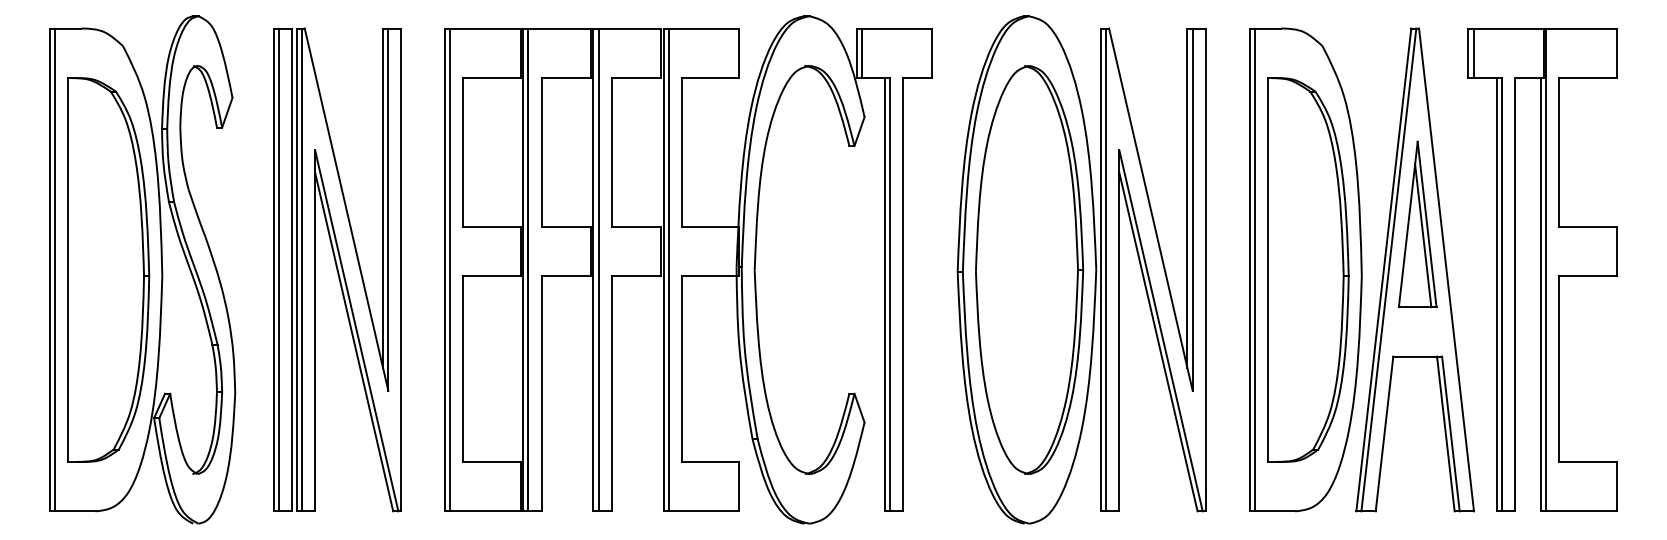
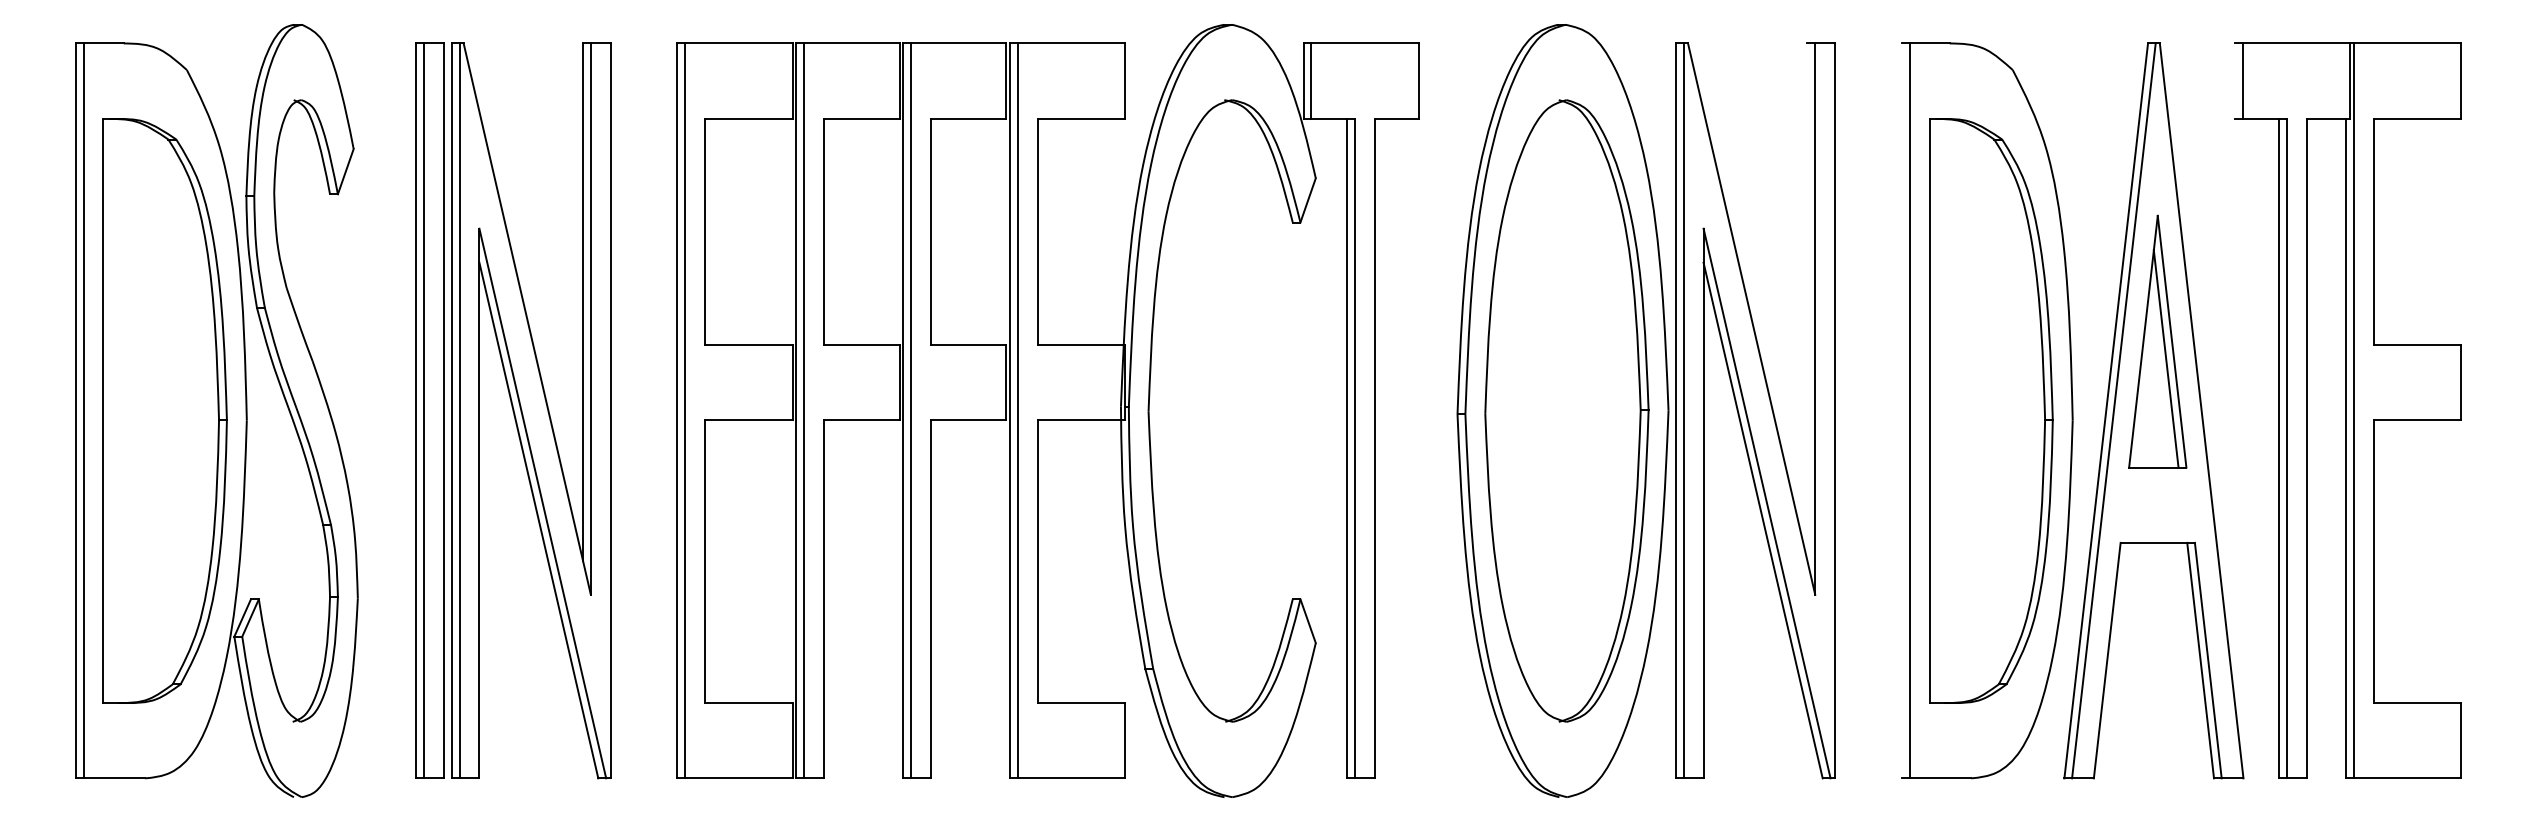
line: (1468, 53) -> (2235, 81), removed
line: (1187, 198) -> (1807, 302), removed
line: (1249, 269) -> (1901, 410), removed

